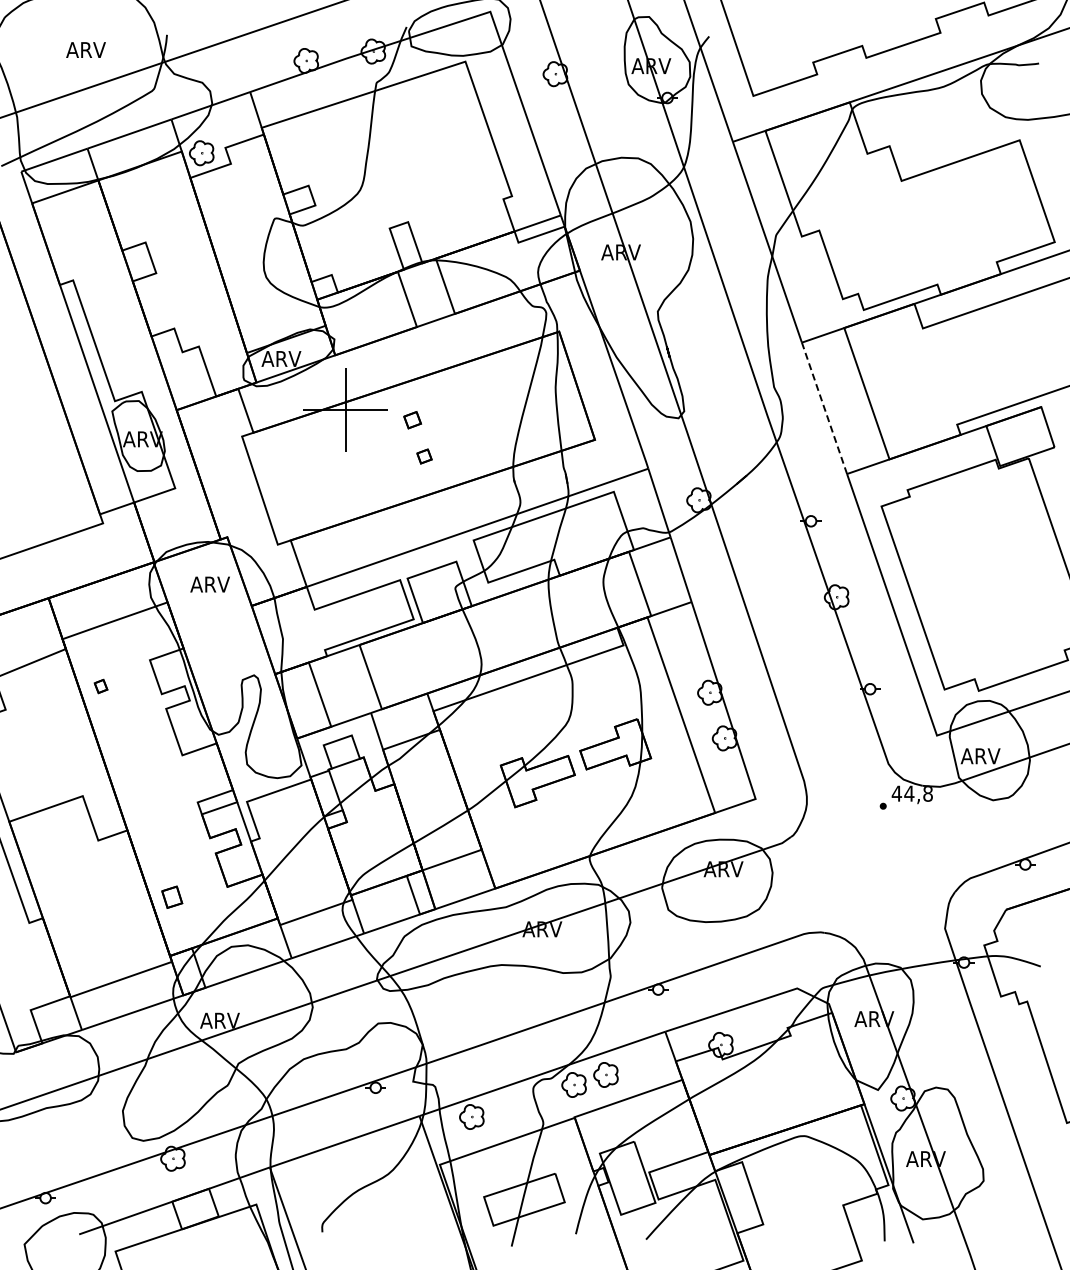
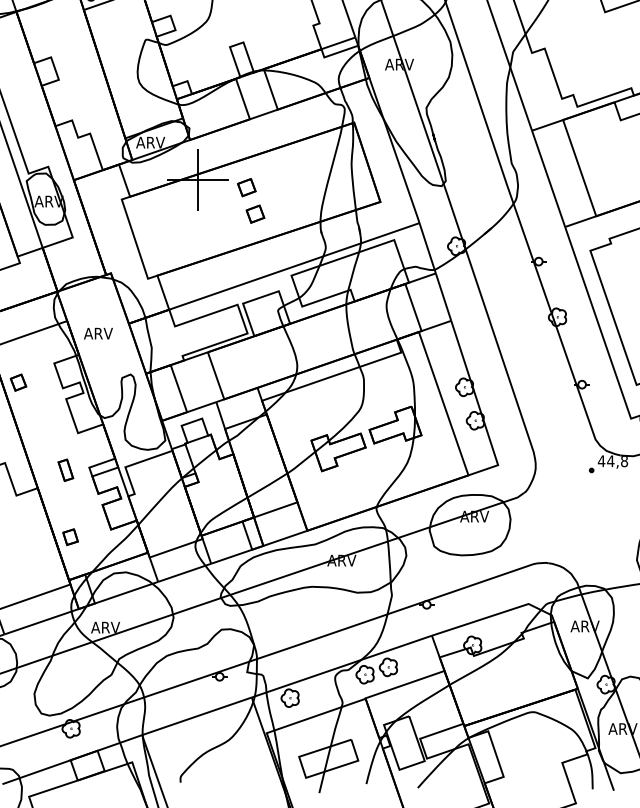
line: (824, 407) -> (548, 178), dashed -> solid
part: (412, 419) -> (246, 187), size x1.43
part: (424, 456) -> (255, 214), size x1.67
text: (209, 584) -> (97, 333), moved
part: (100, 686) -> (18, 382), size x1.67
part: (165, 805) -> (65, 469), added

